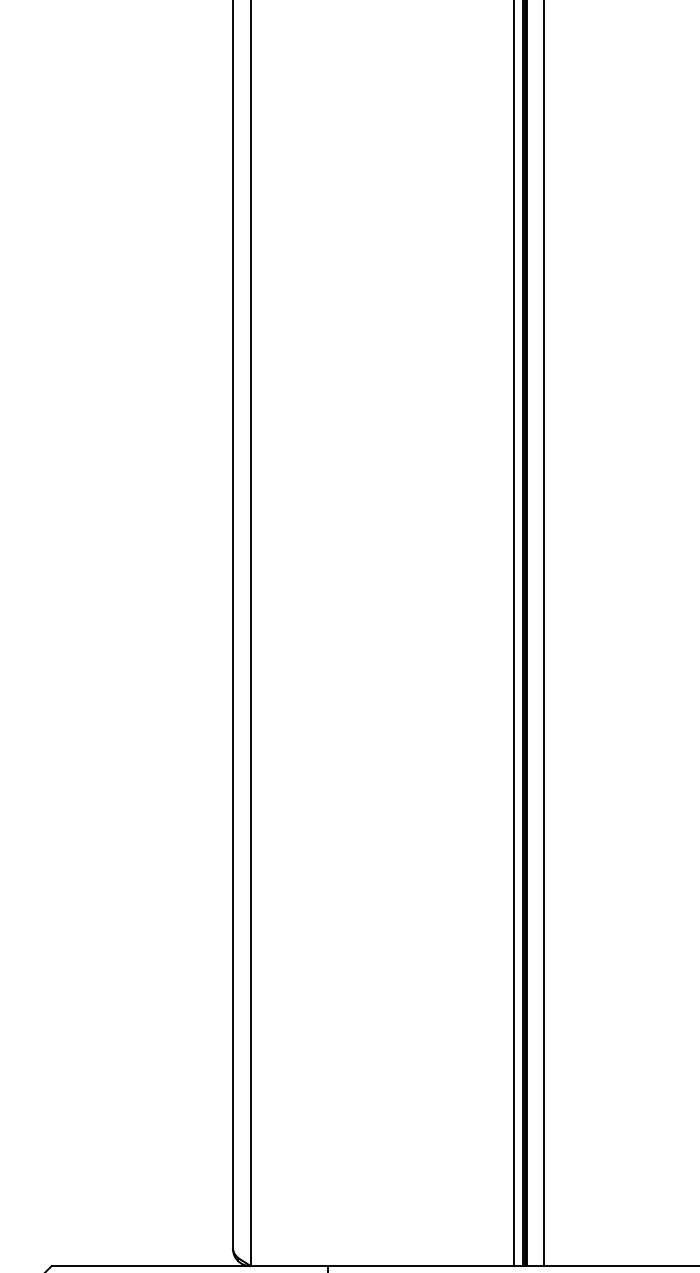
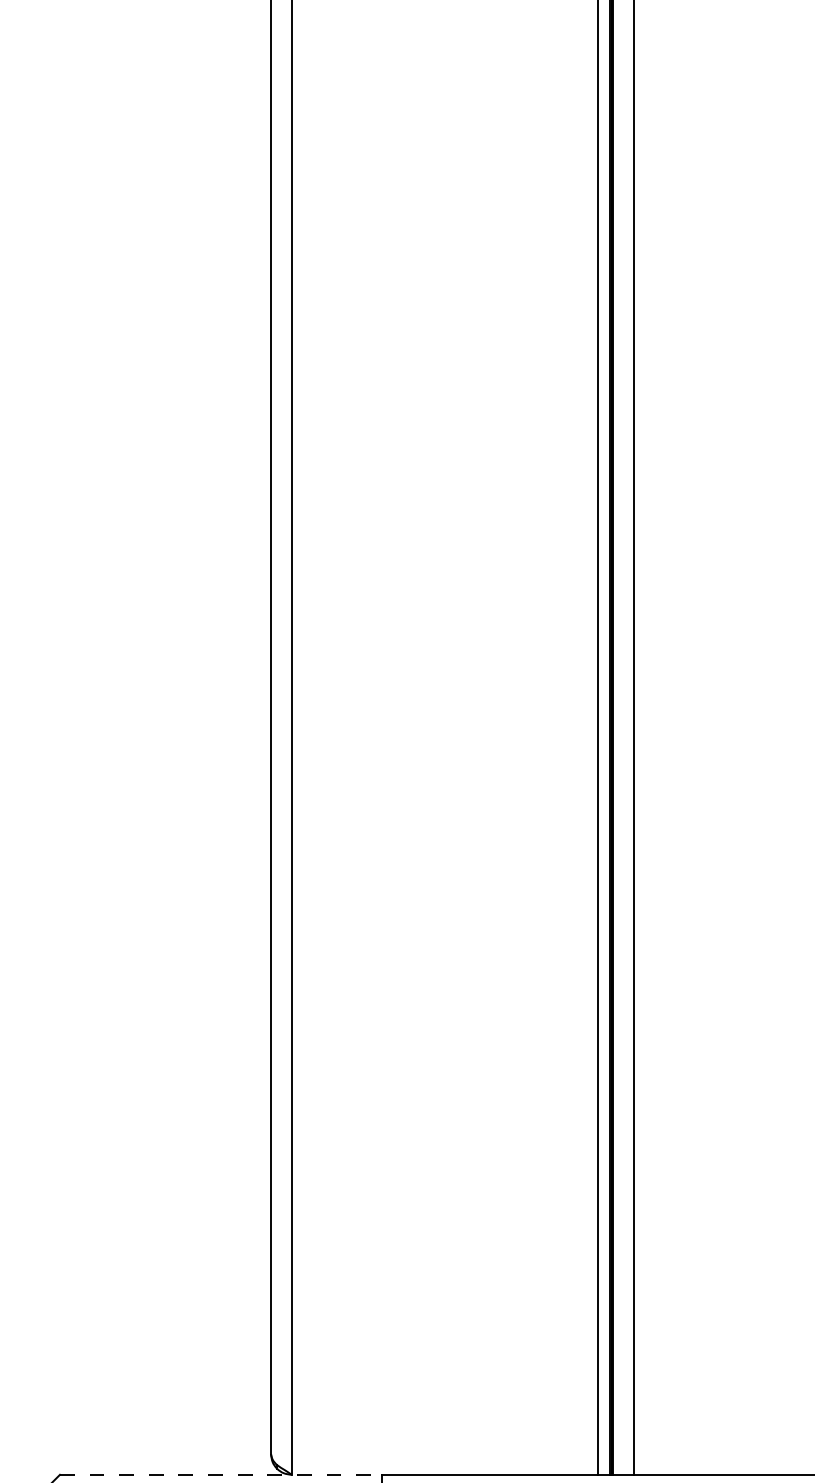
line: (190, 1266) -> (221, 1475), solid -> dashed

